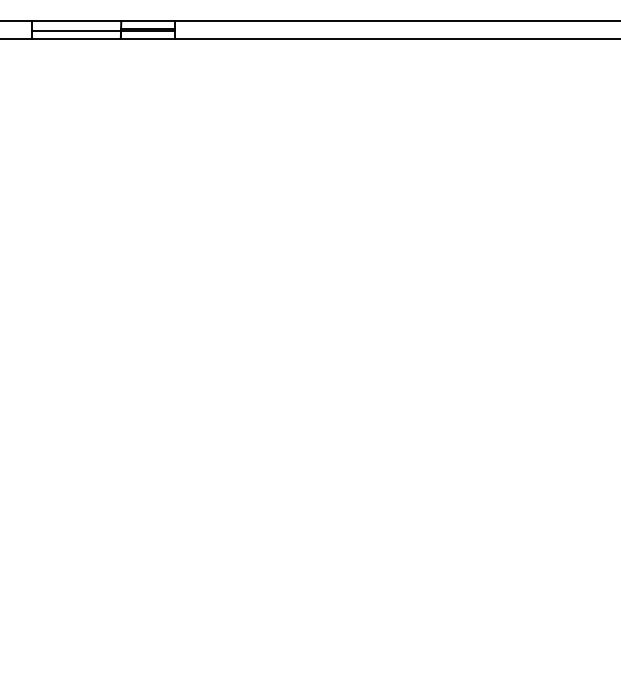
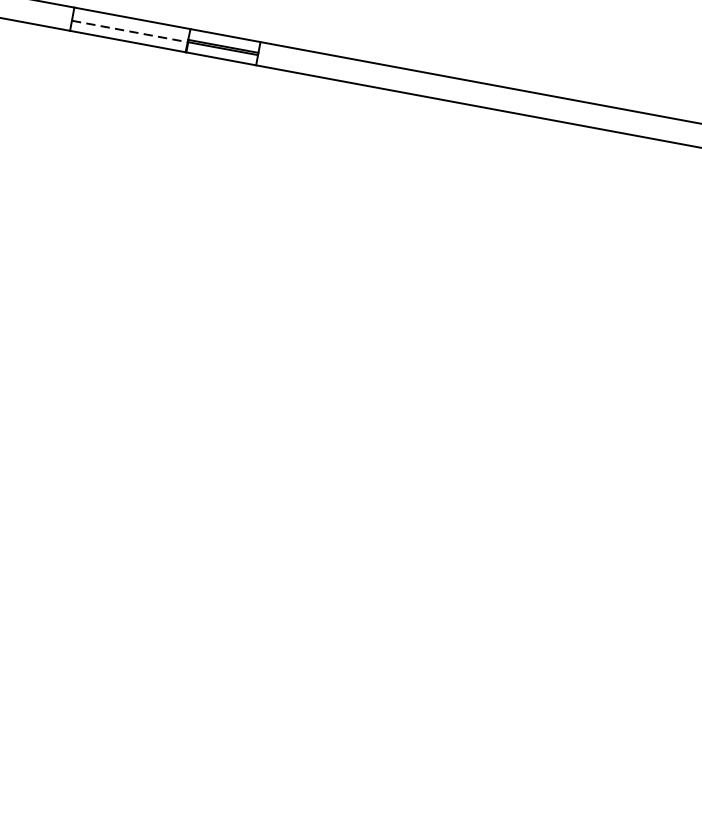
line: (76, 31) -> (129, 31), solid -> dashed

